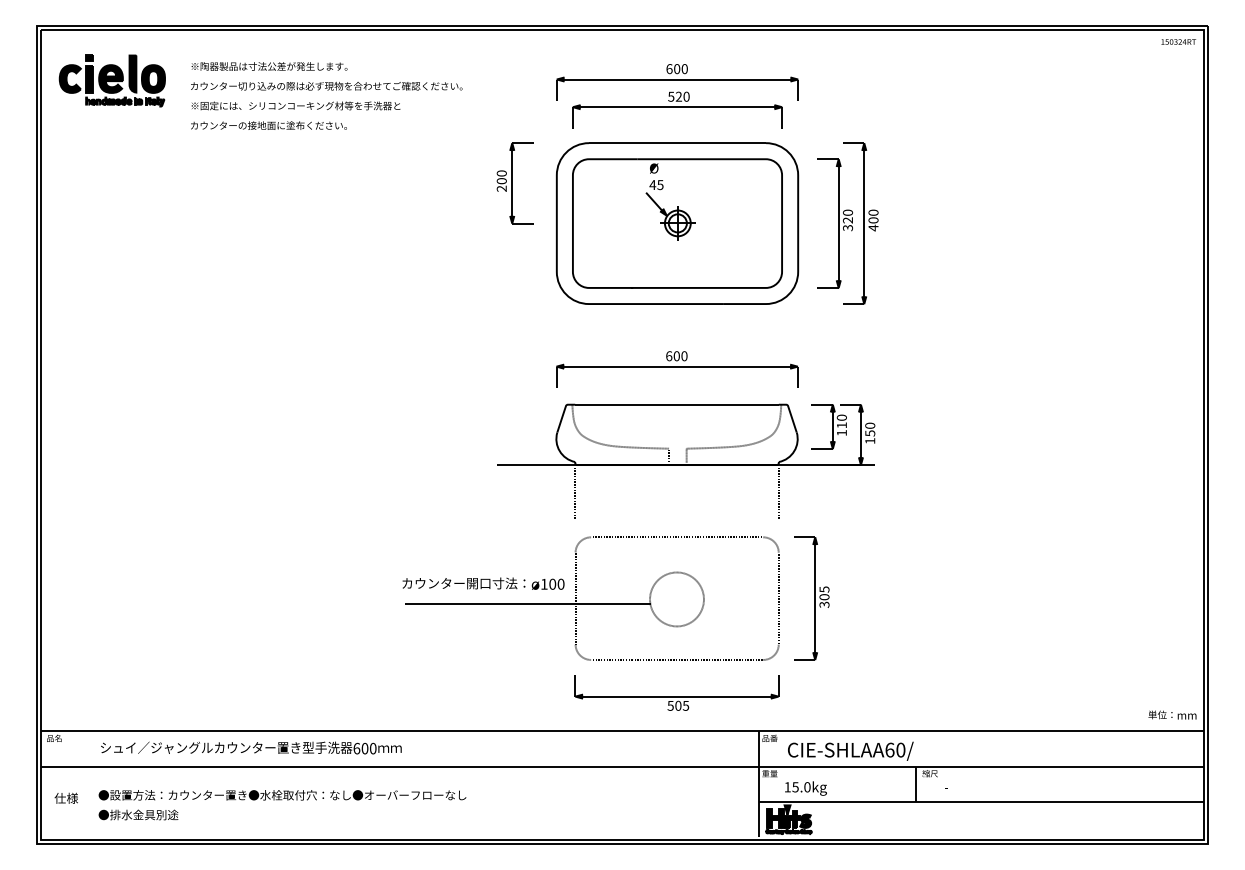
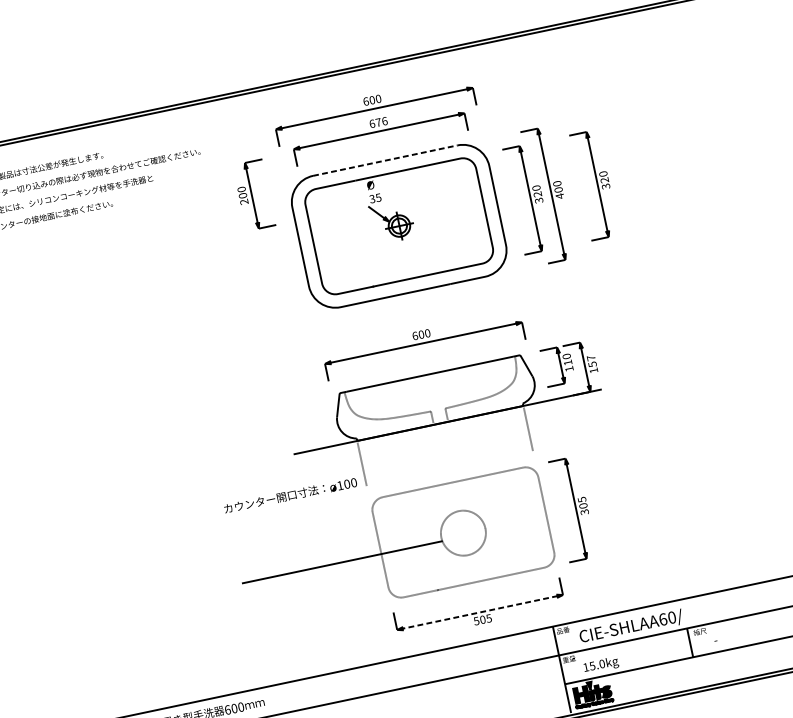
text: (678, 96) -> (378, 122), 520 -> 676
line: (678, 143) -> (386, 160), solid -> dashed
part: (514, 183) -> (253, 195), moved
text: (652, 185) -> (372, 199), 45 -> 35
part: (916, 223) -> (594, 185), added
text: (870, 425) -> (591, 357), 150 -> 157
text: (483, 583) -> (290, 495), moved
line: (676, 696) -> (479, 612), solid -> dashed

